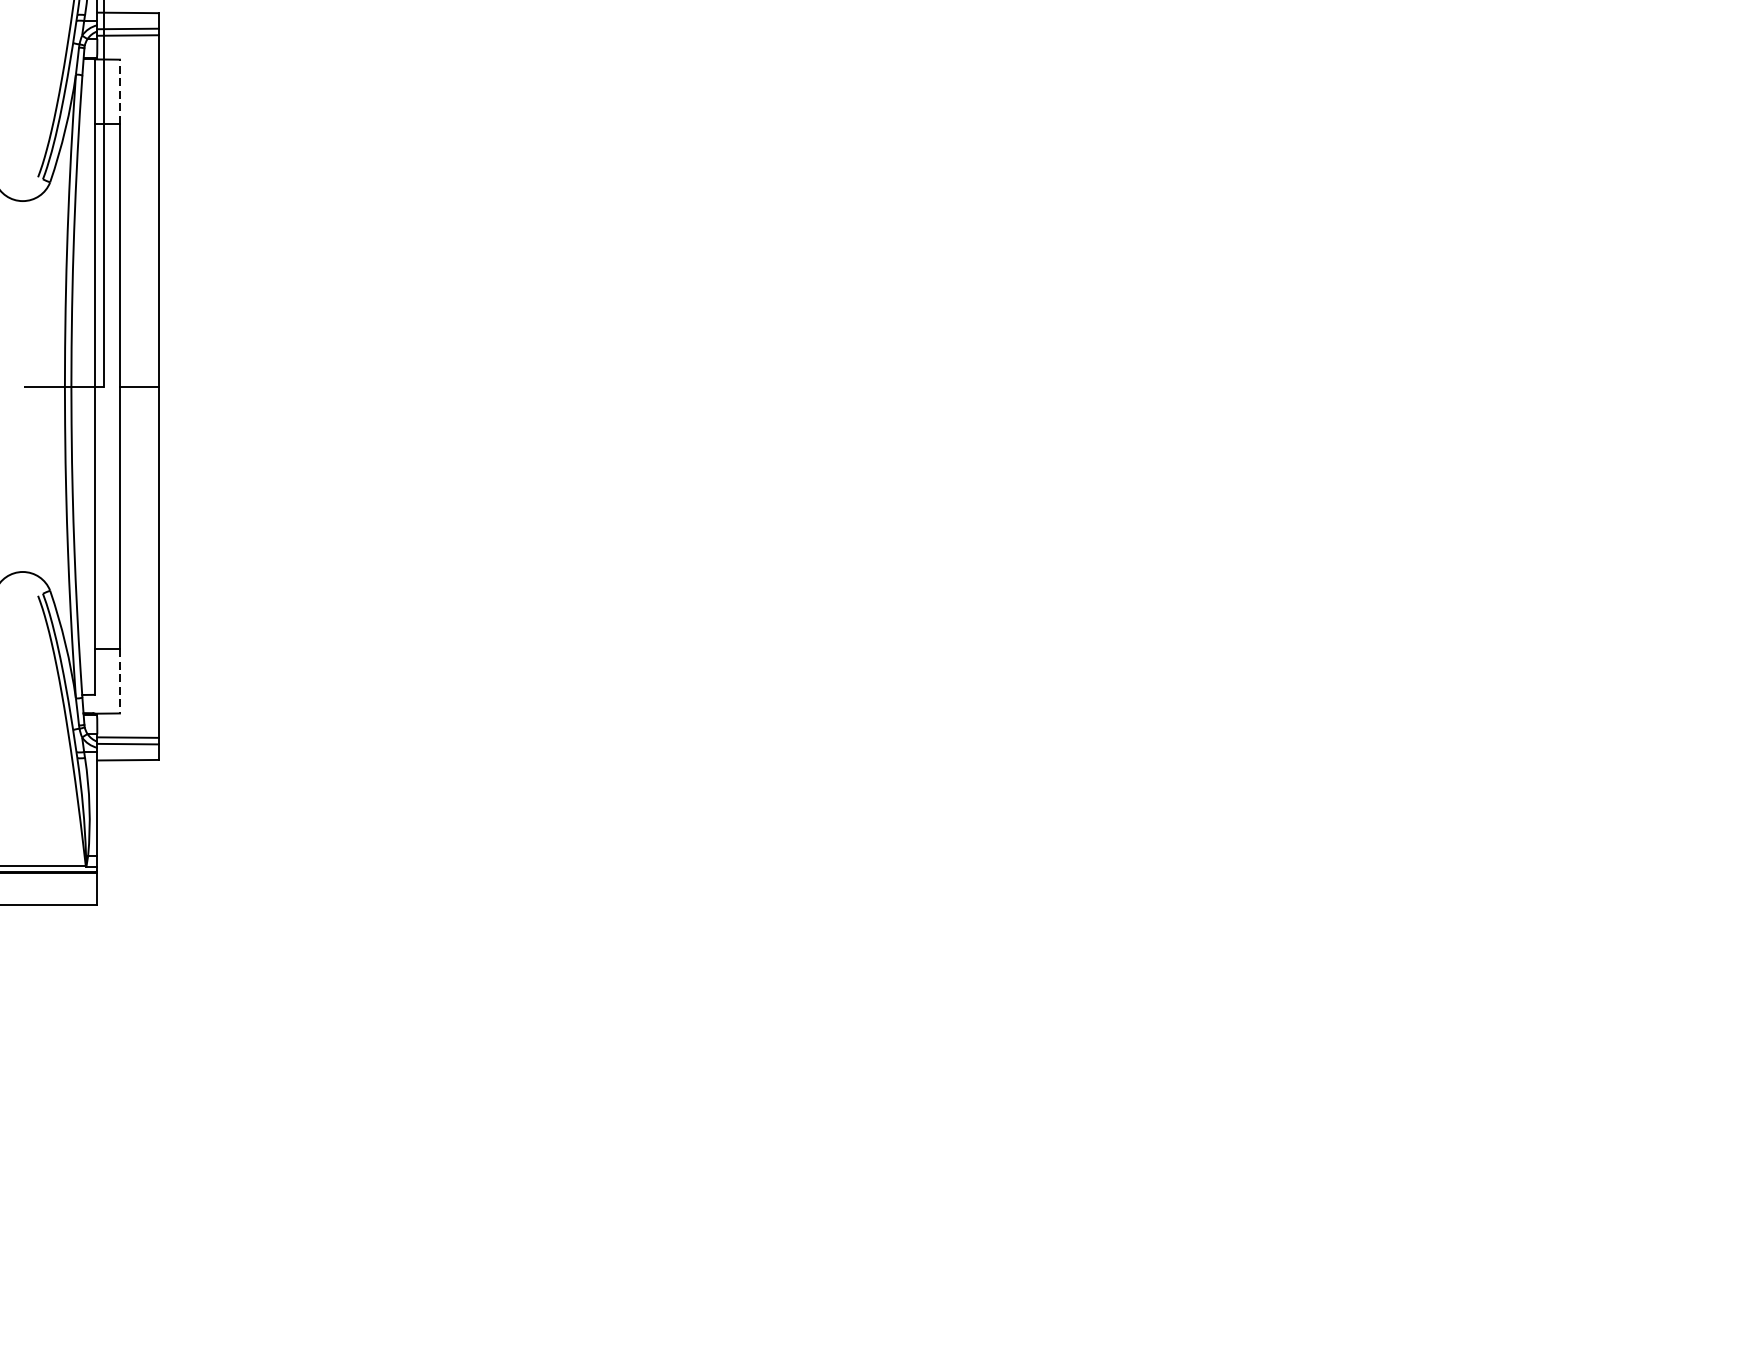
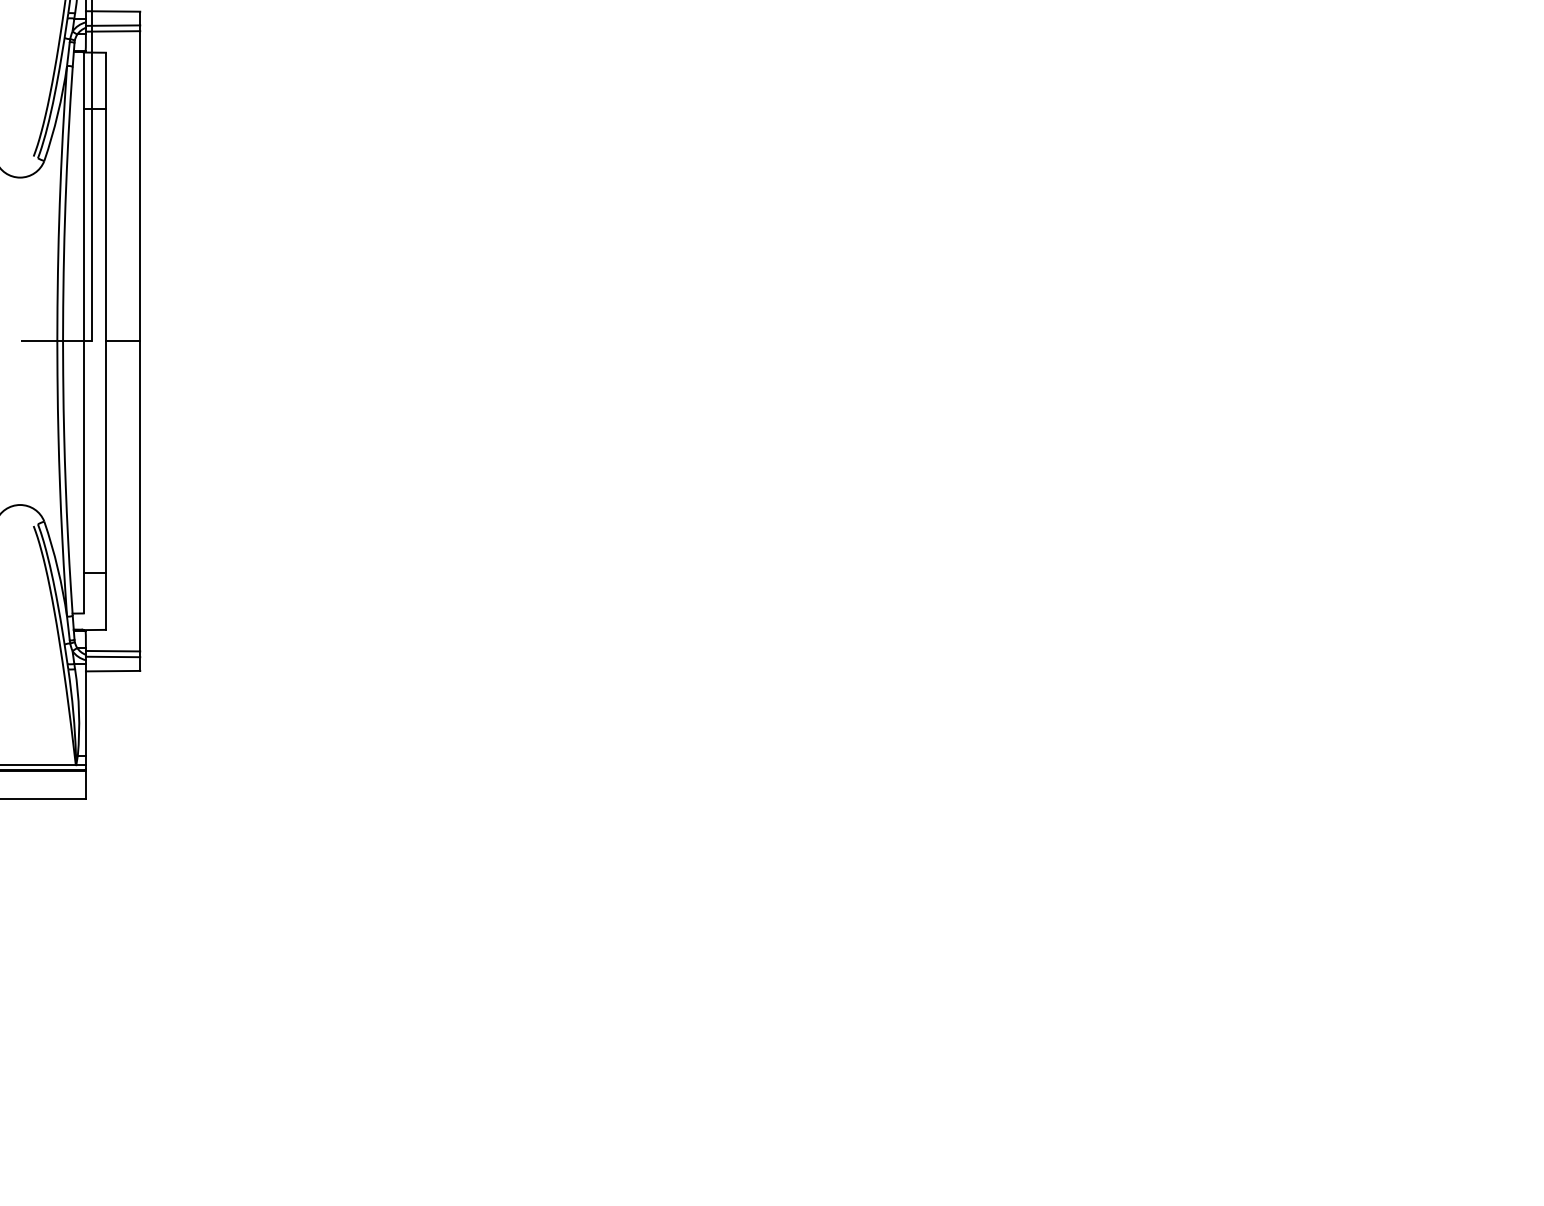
line: (119, 91) -> (105, 80), dashed -> solid
line: (119, 682) -> (105, 602), dashed -> solid

